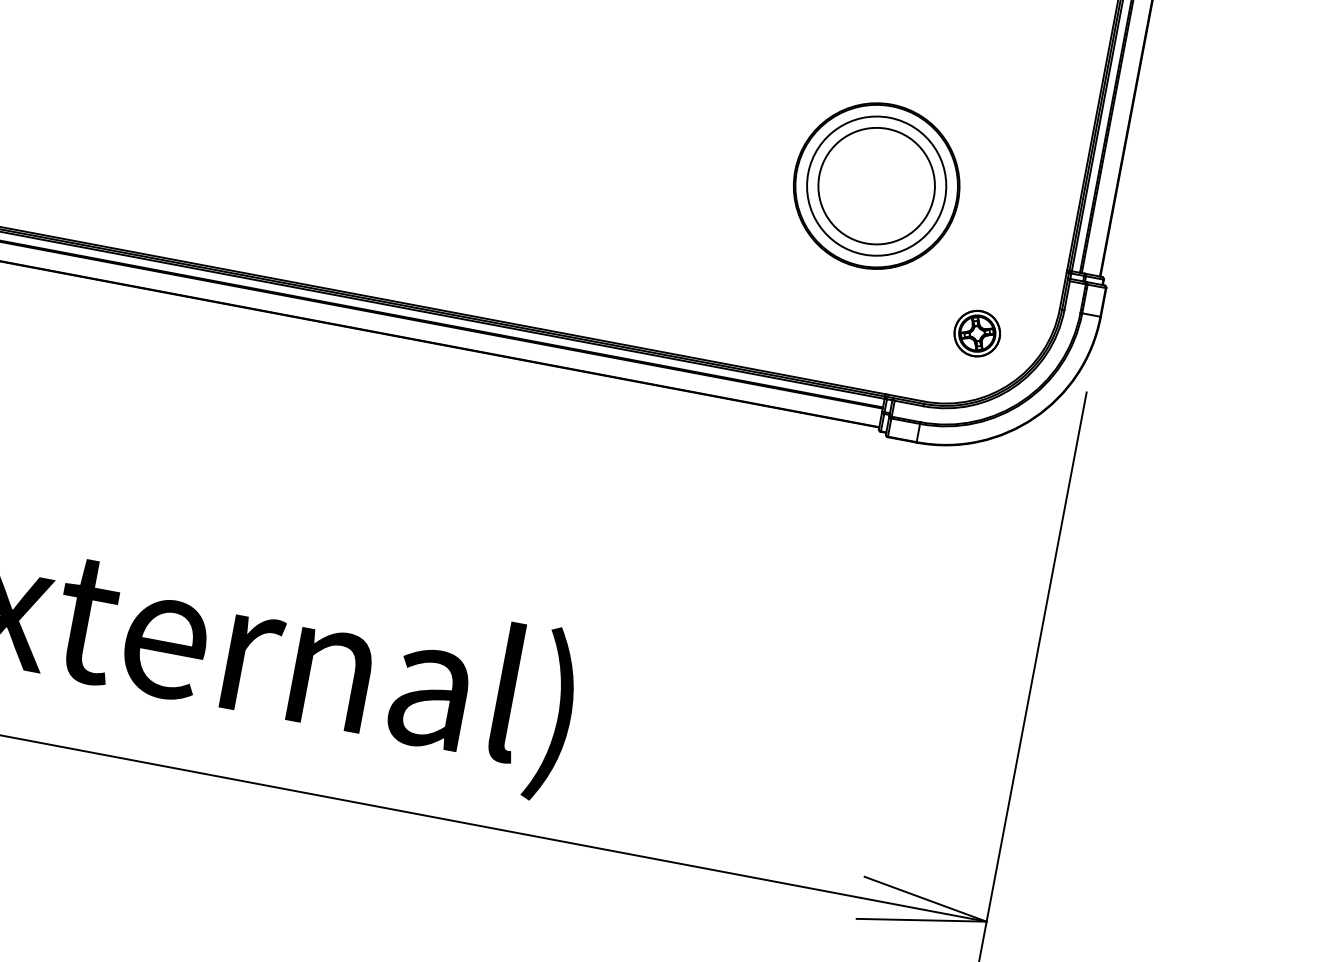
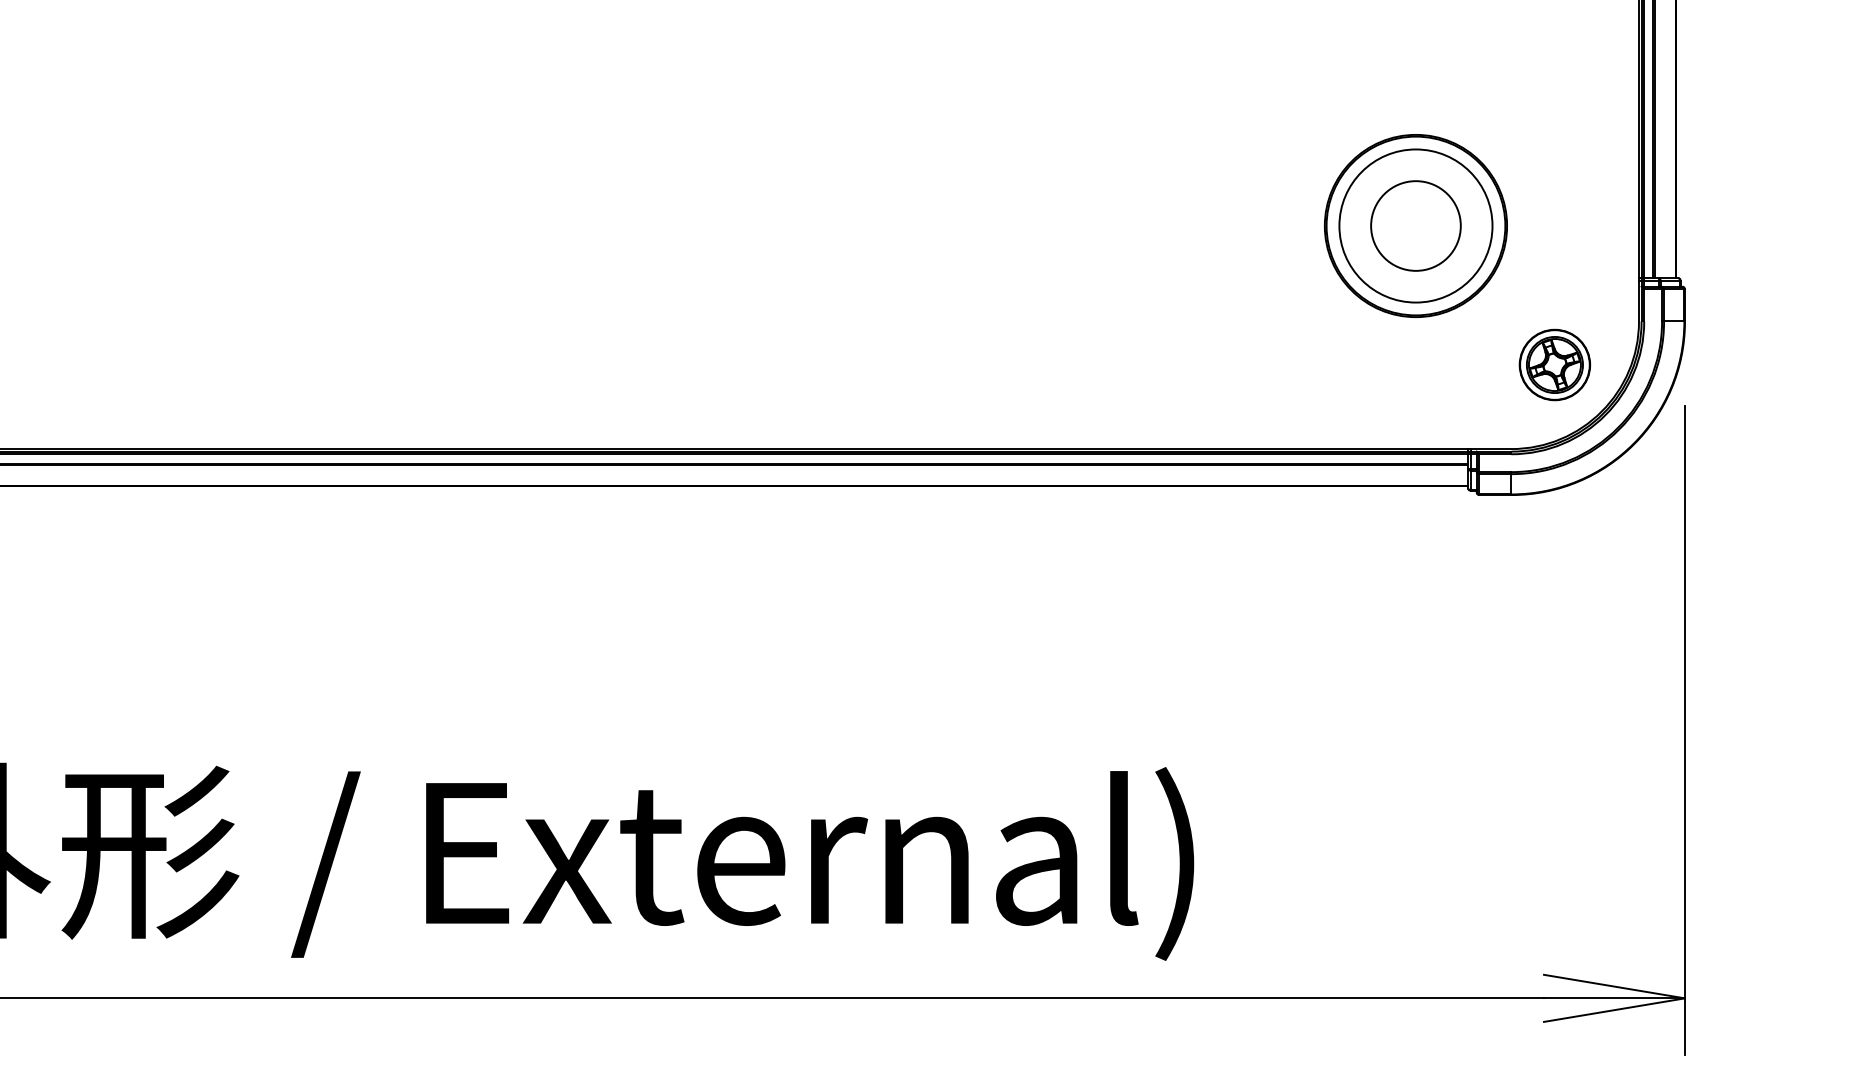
circle: (876, 185) -> (1415, 225), size x0.7
part: (977, 333) -> (1554, 364), size x1.4

